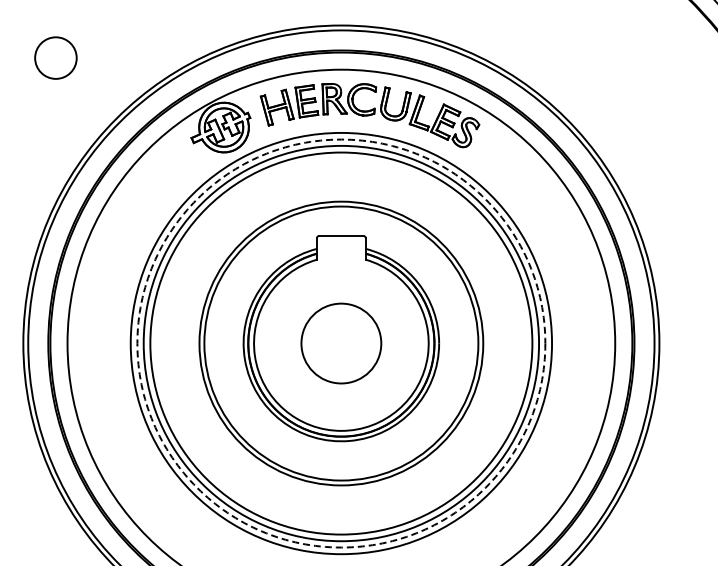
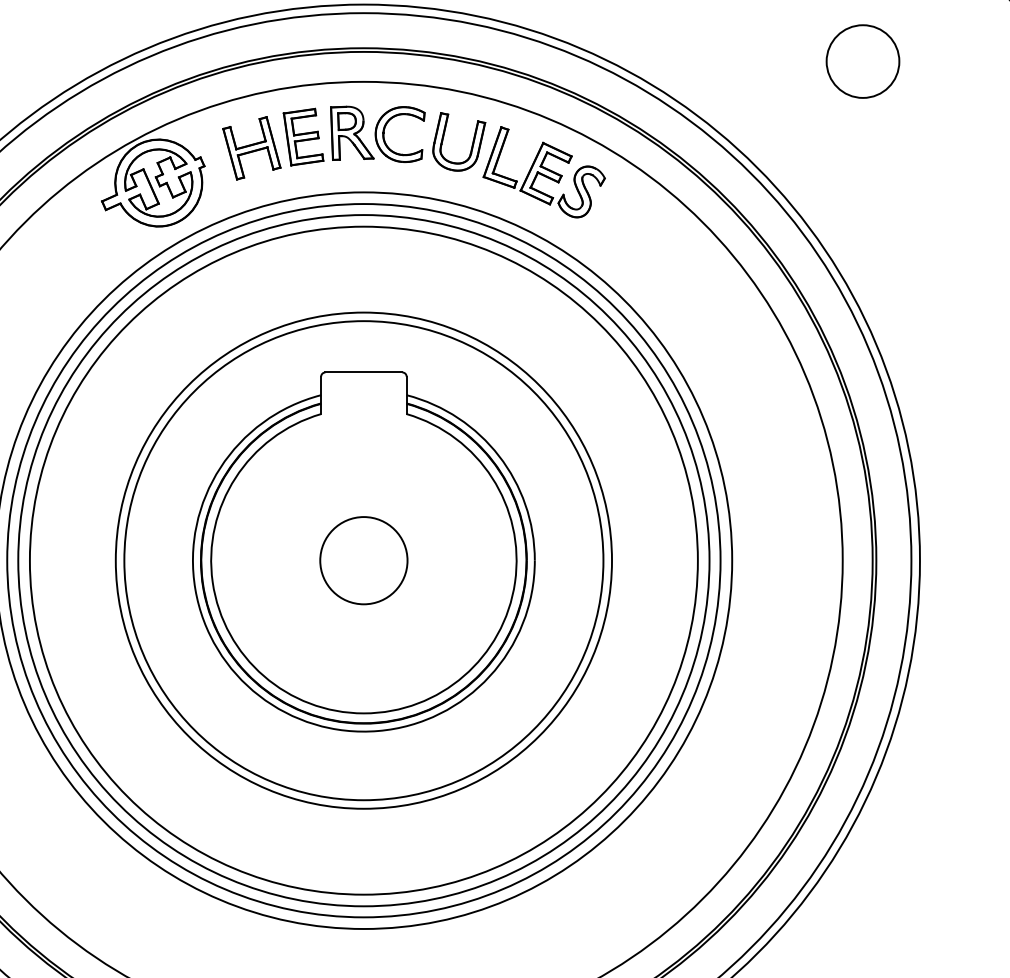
circle: (626, 57) -> (862, 60), added
circle: (341, 343) -> (364, 560), dashed -> solid
circle: (341, 343) -> (364, 560), size x0.62

